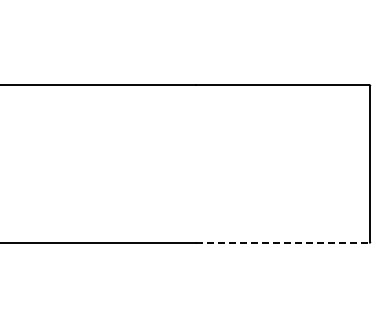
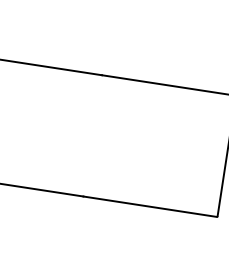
line: (282, 242) -> (150, 206), dashed -> solid

